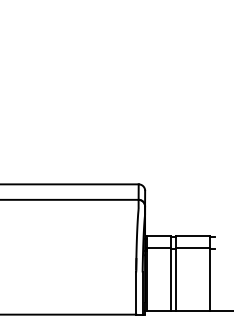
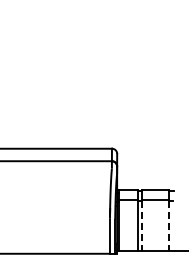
line: (176, 280) -> (142, 226), solid -> dashed
line: (210, 280) -> (169, 226), solid -> dashed

